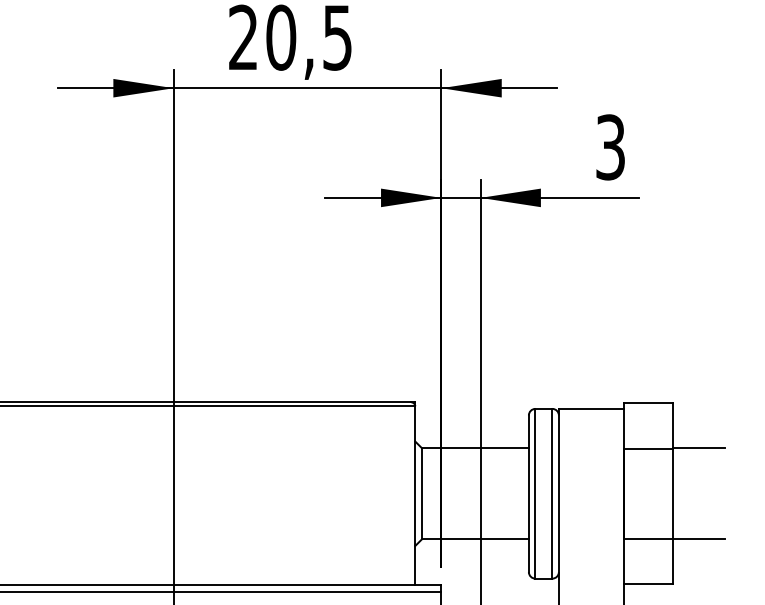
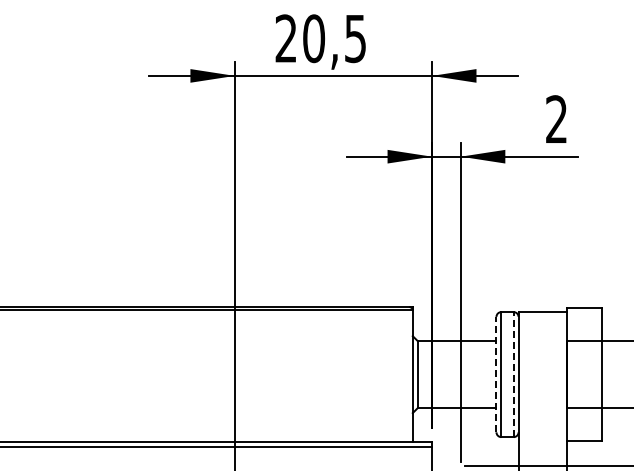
text: (610, 147) -> (556, 119), 3 -> 2
line: (528, 493) -> (496, 374), solid -> dashed
line: (552, 493) -> (513, 374), solid -> dashed

